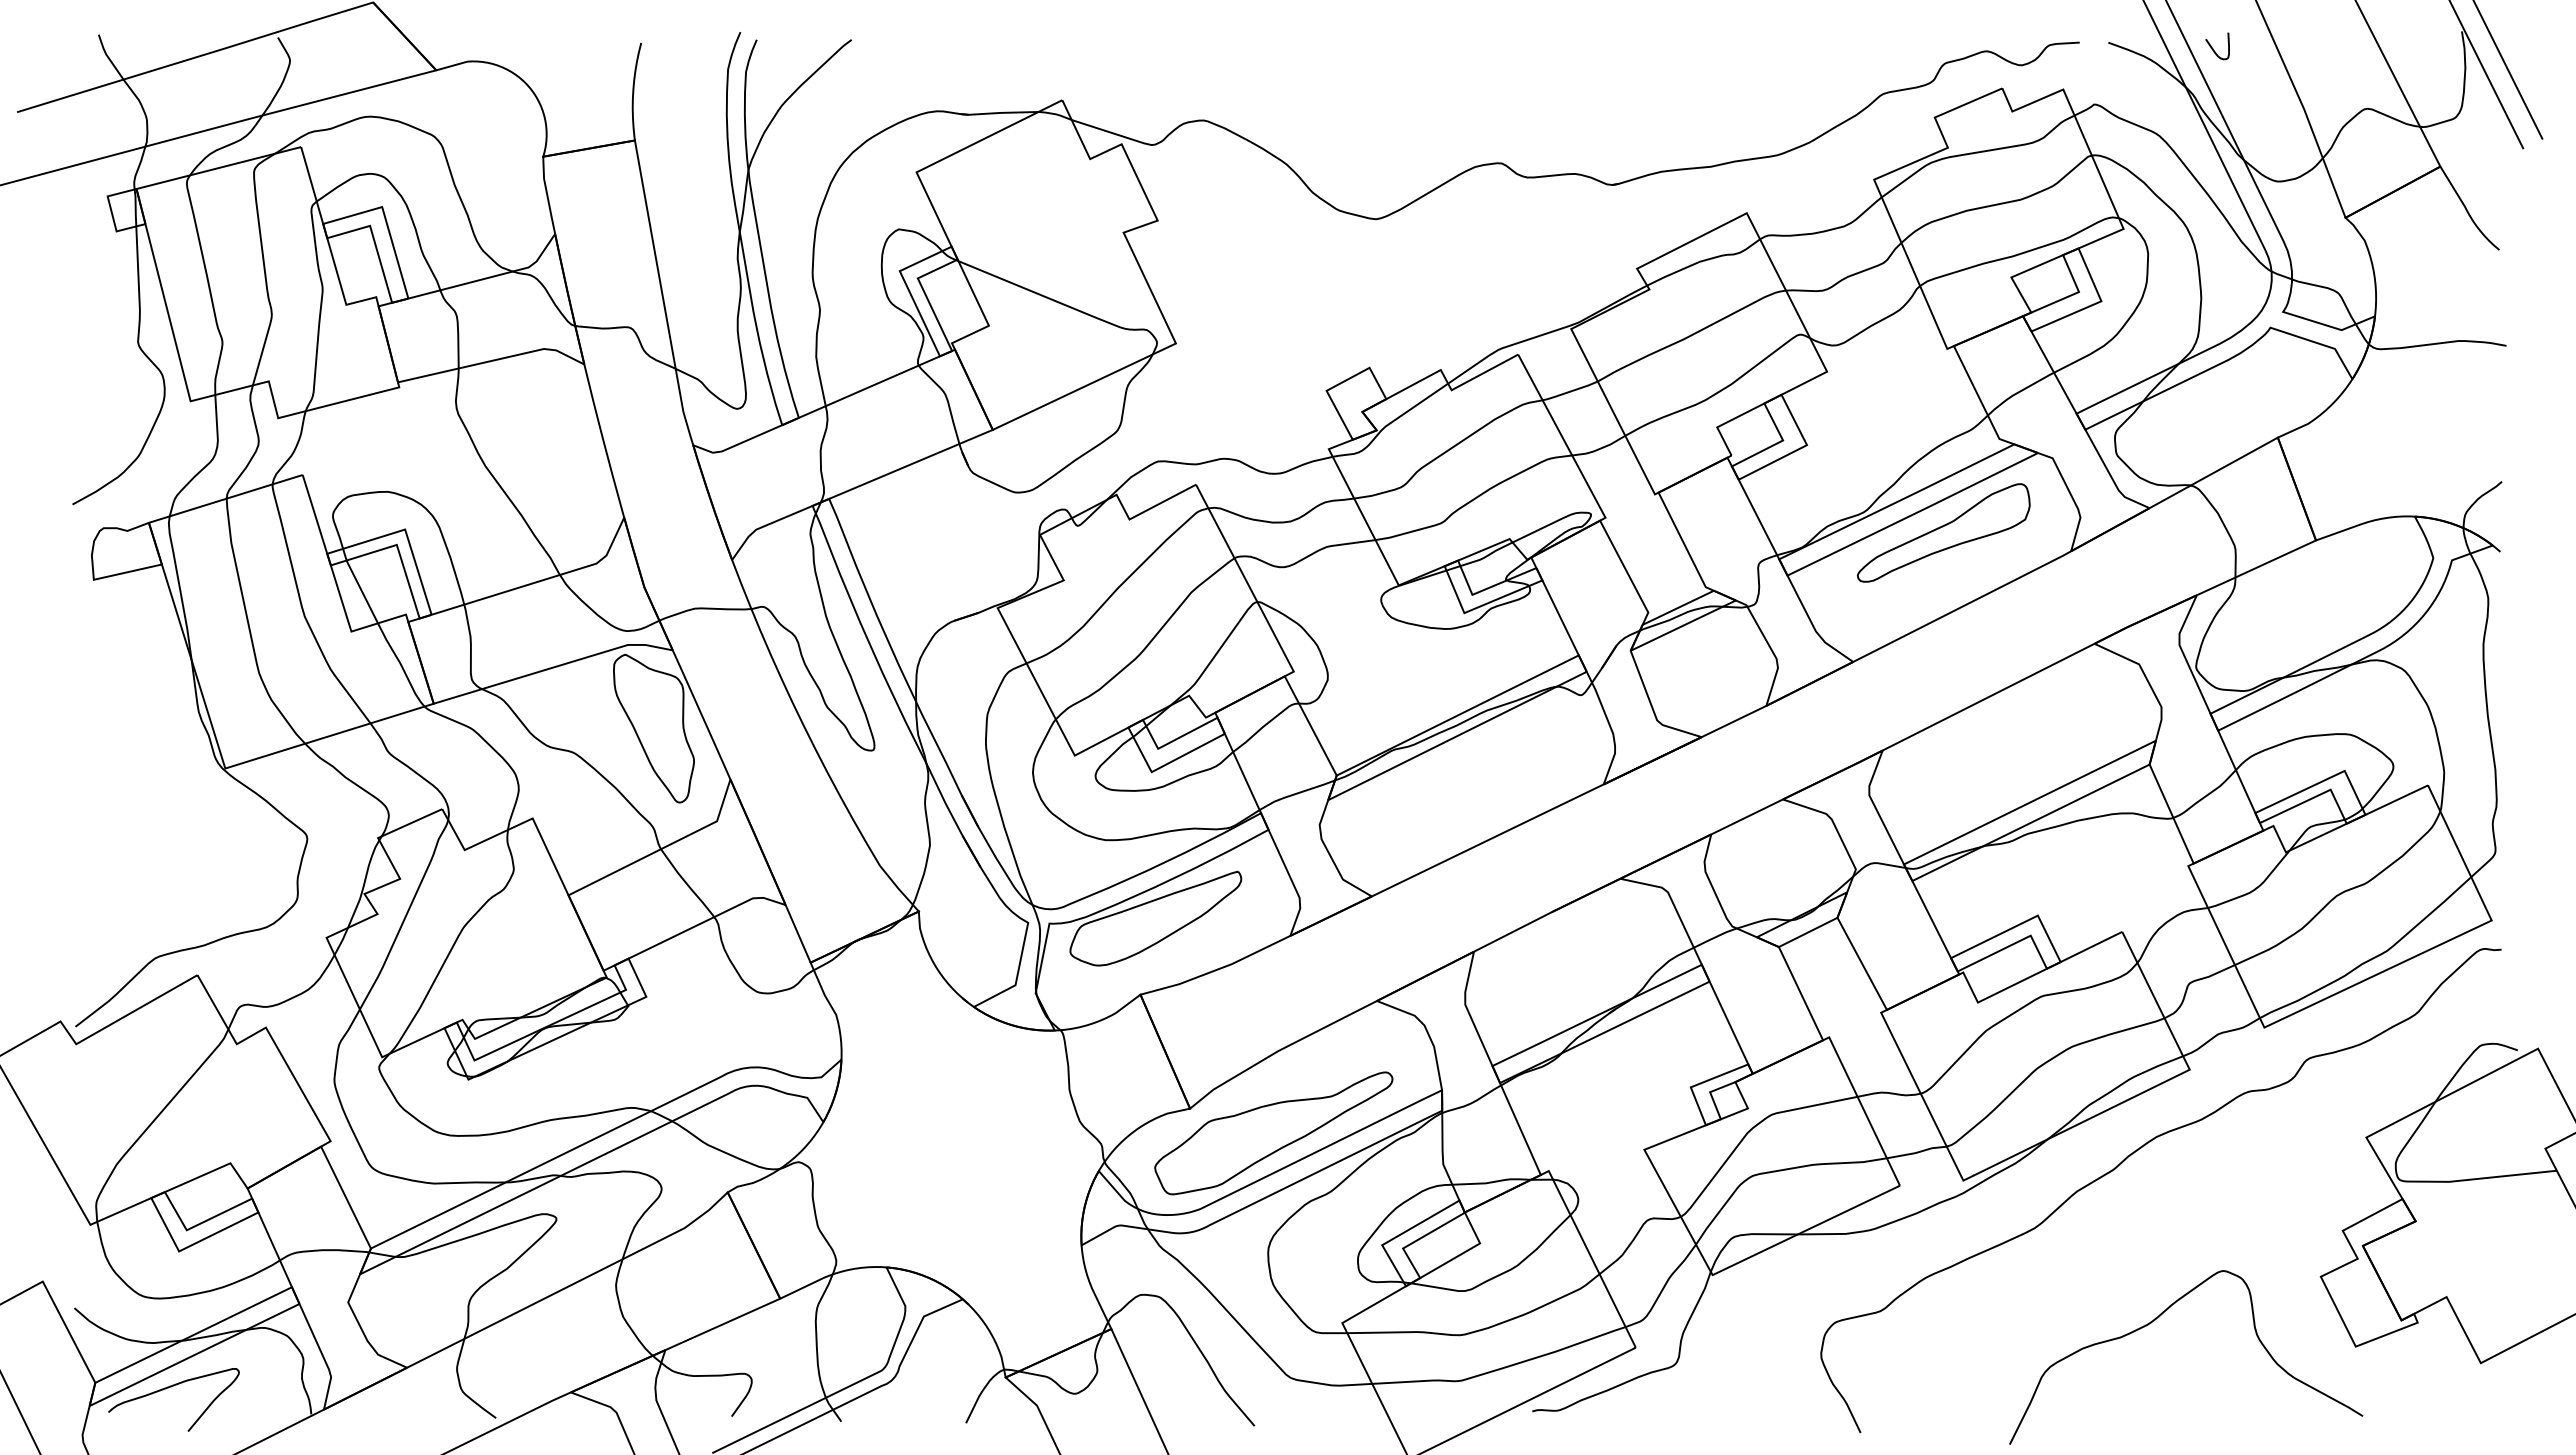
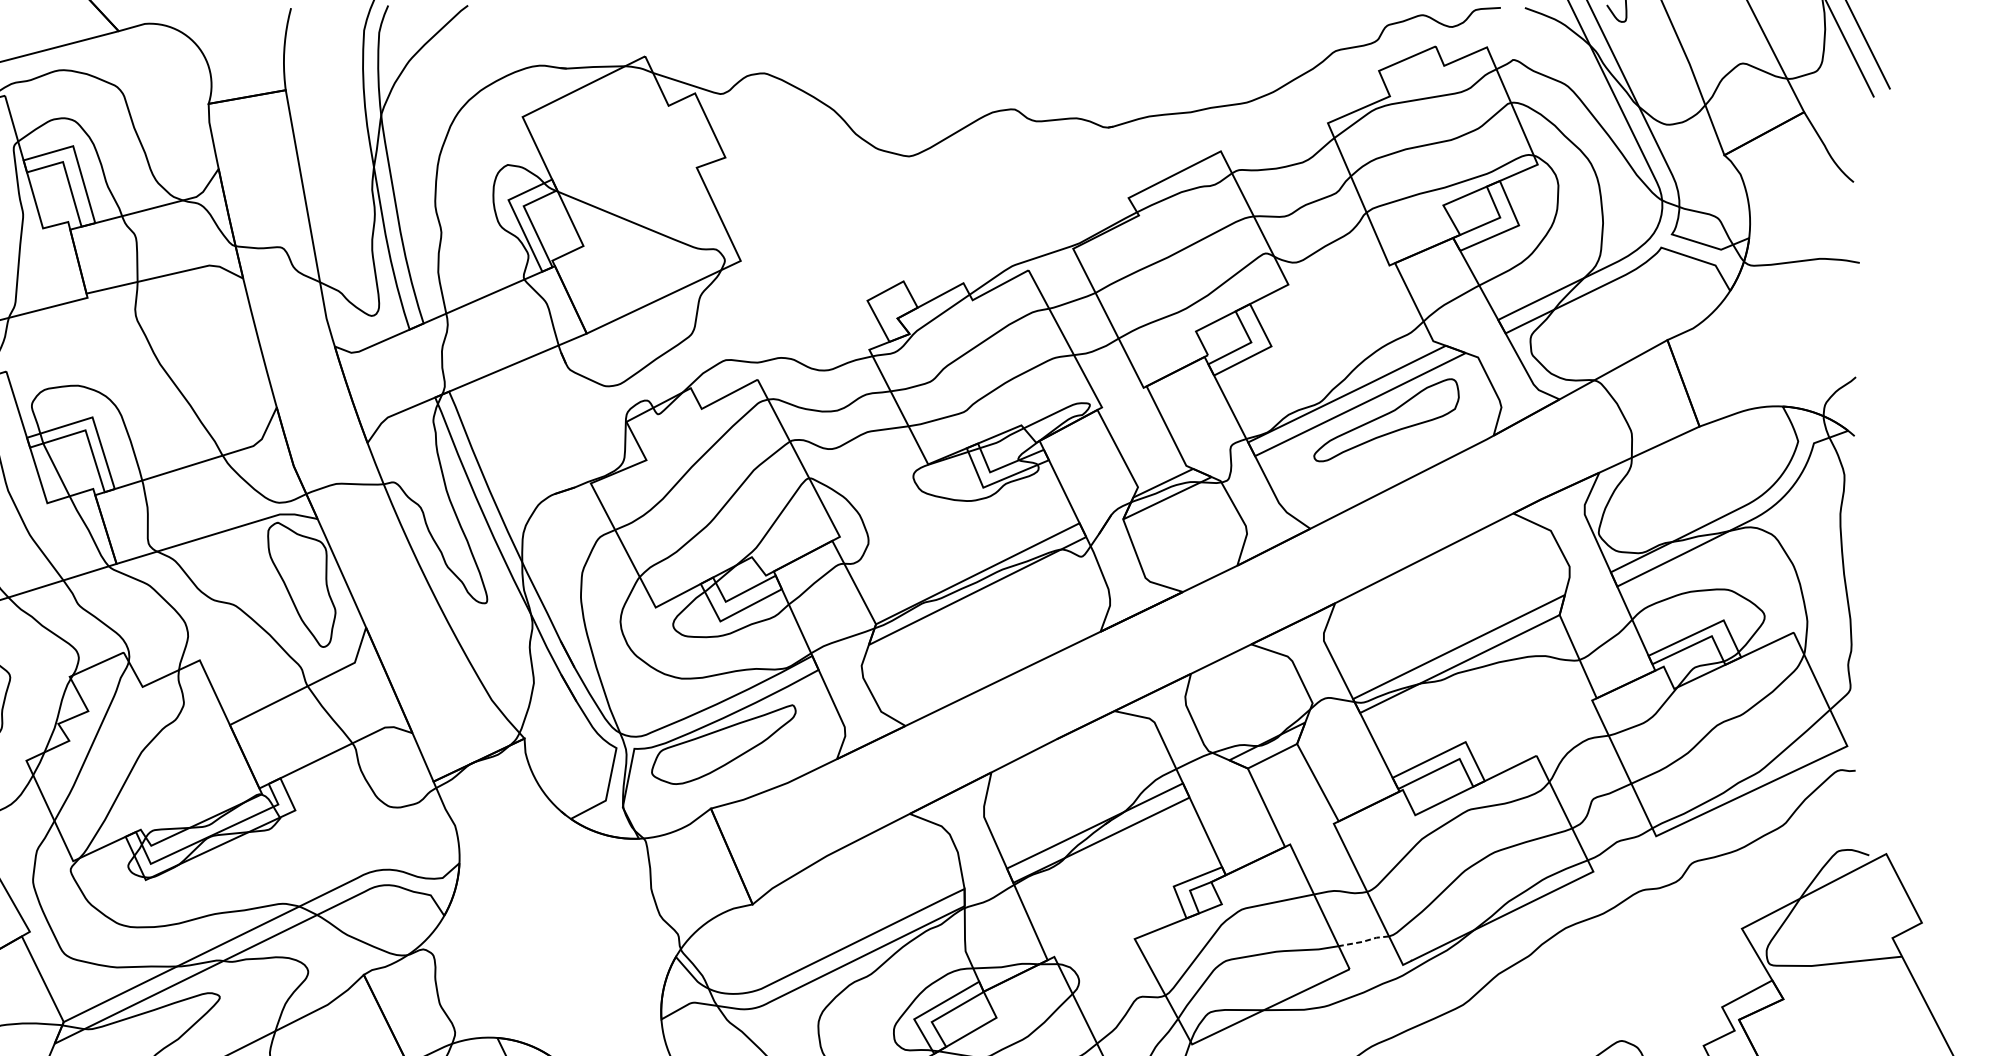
part: (1273, 1133) -> (822, 925), removed
line: (1916, 1152) -> (1363, 941), solid -> dashed

